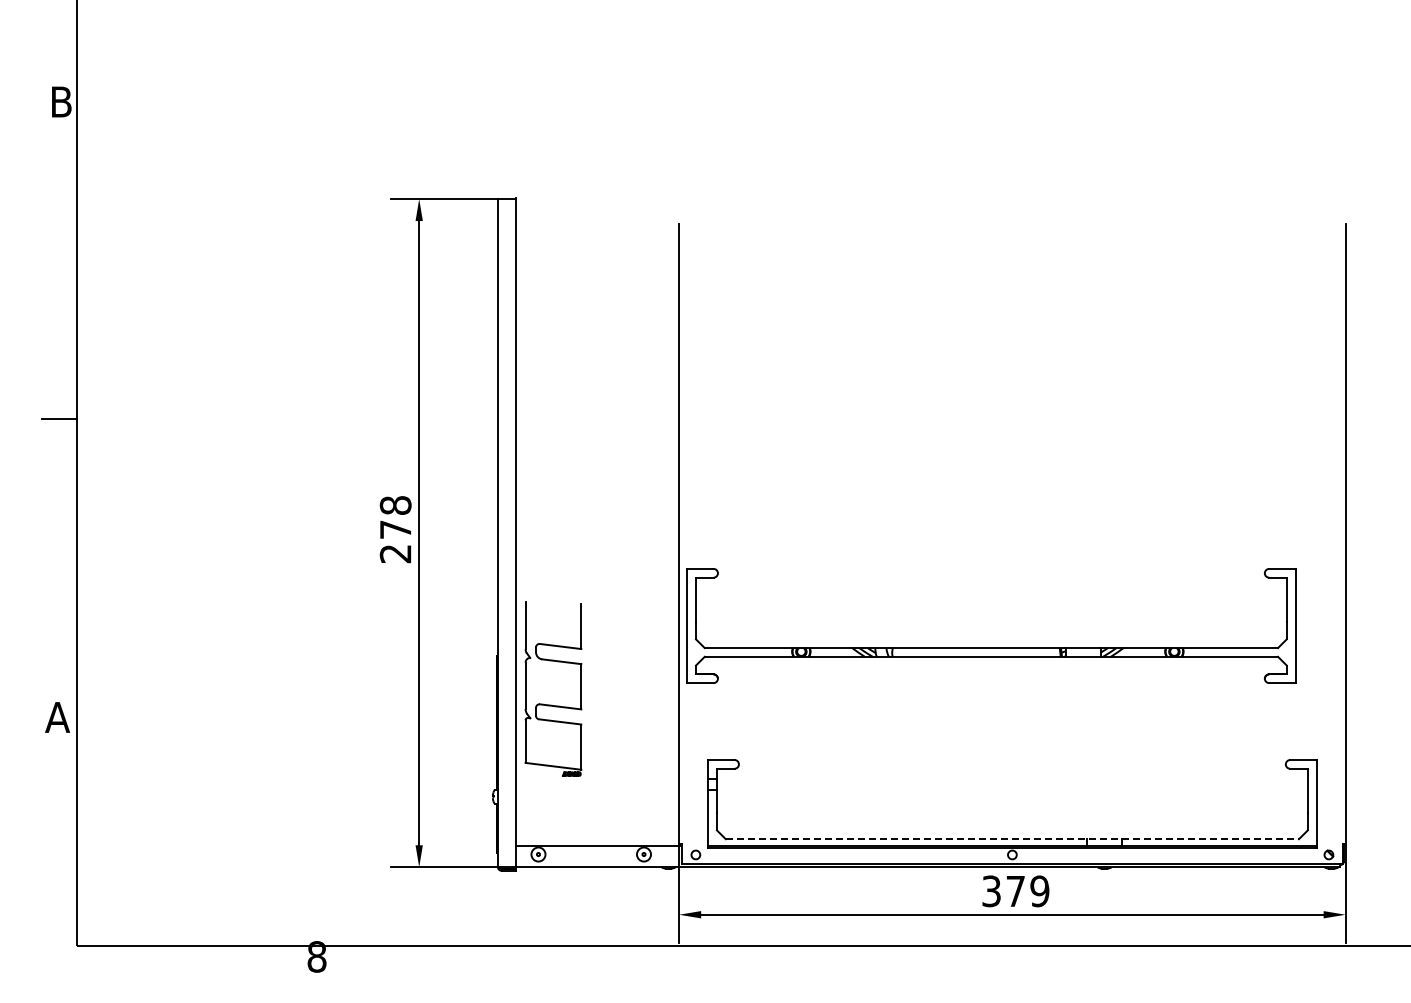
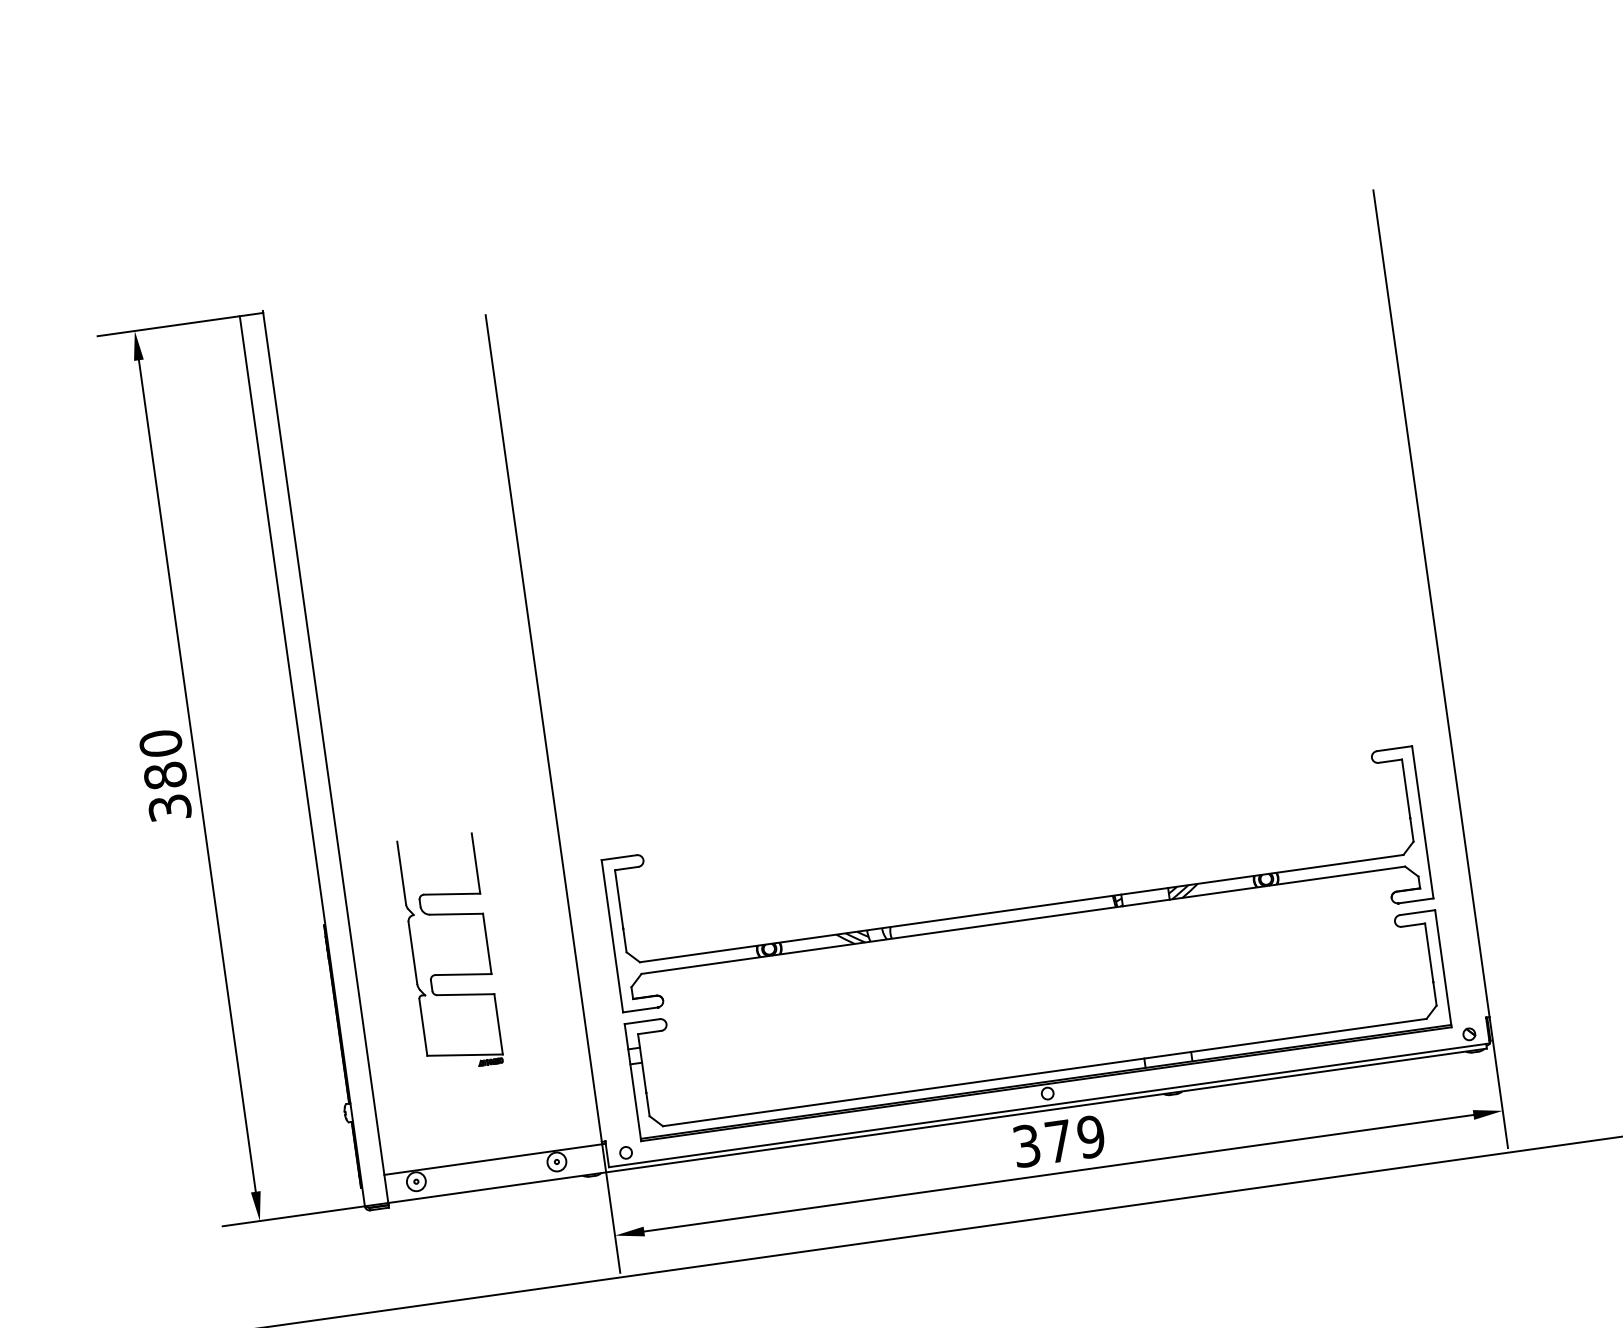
text: (395, 529) -> (165, 775), 278 -> 380
part: (991, 647) -> (1021, 907), moved
part: (551, 704) -> (450, 973), moved
line: (1012, 839) -> (1044, 1072), dashed -> solid

